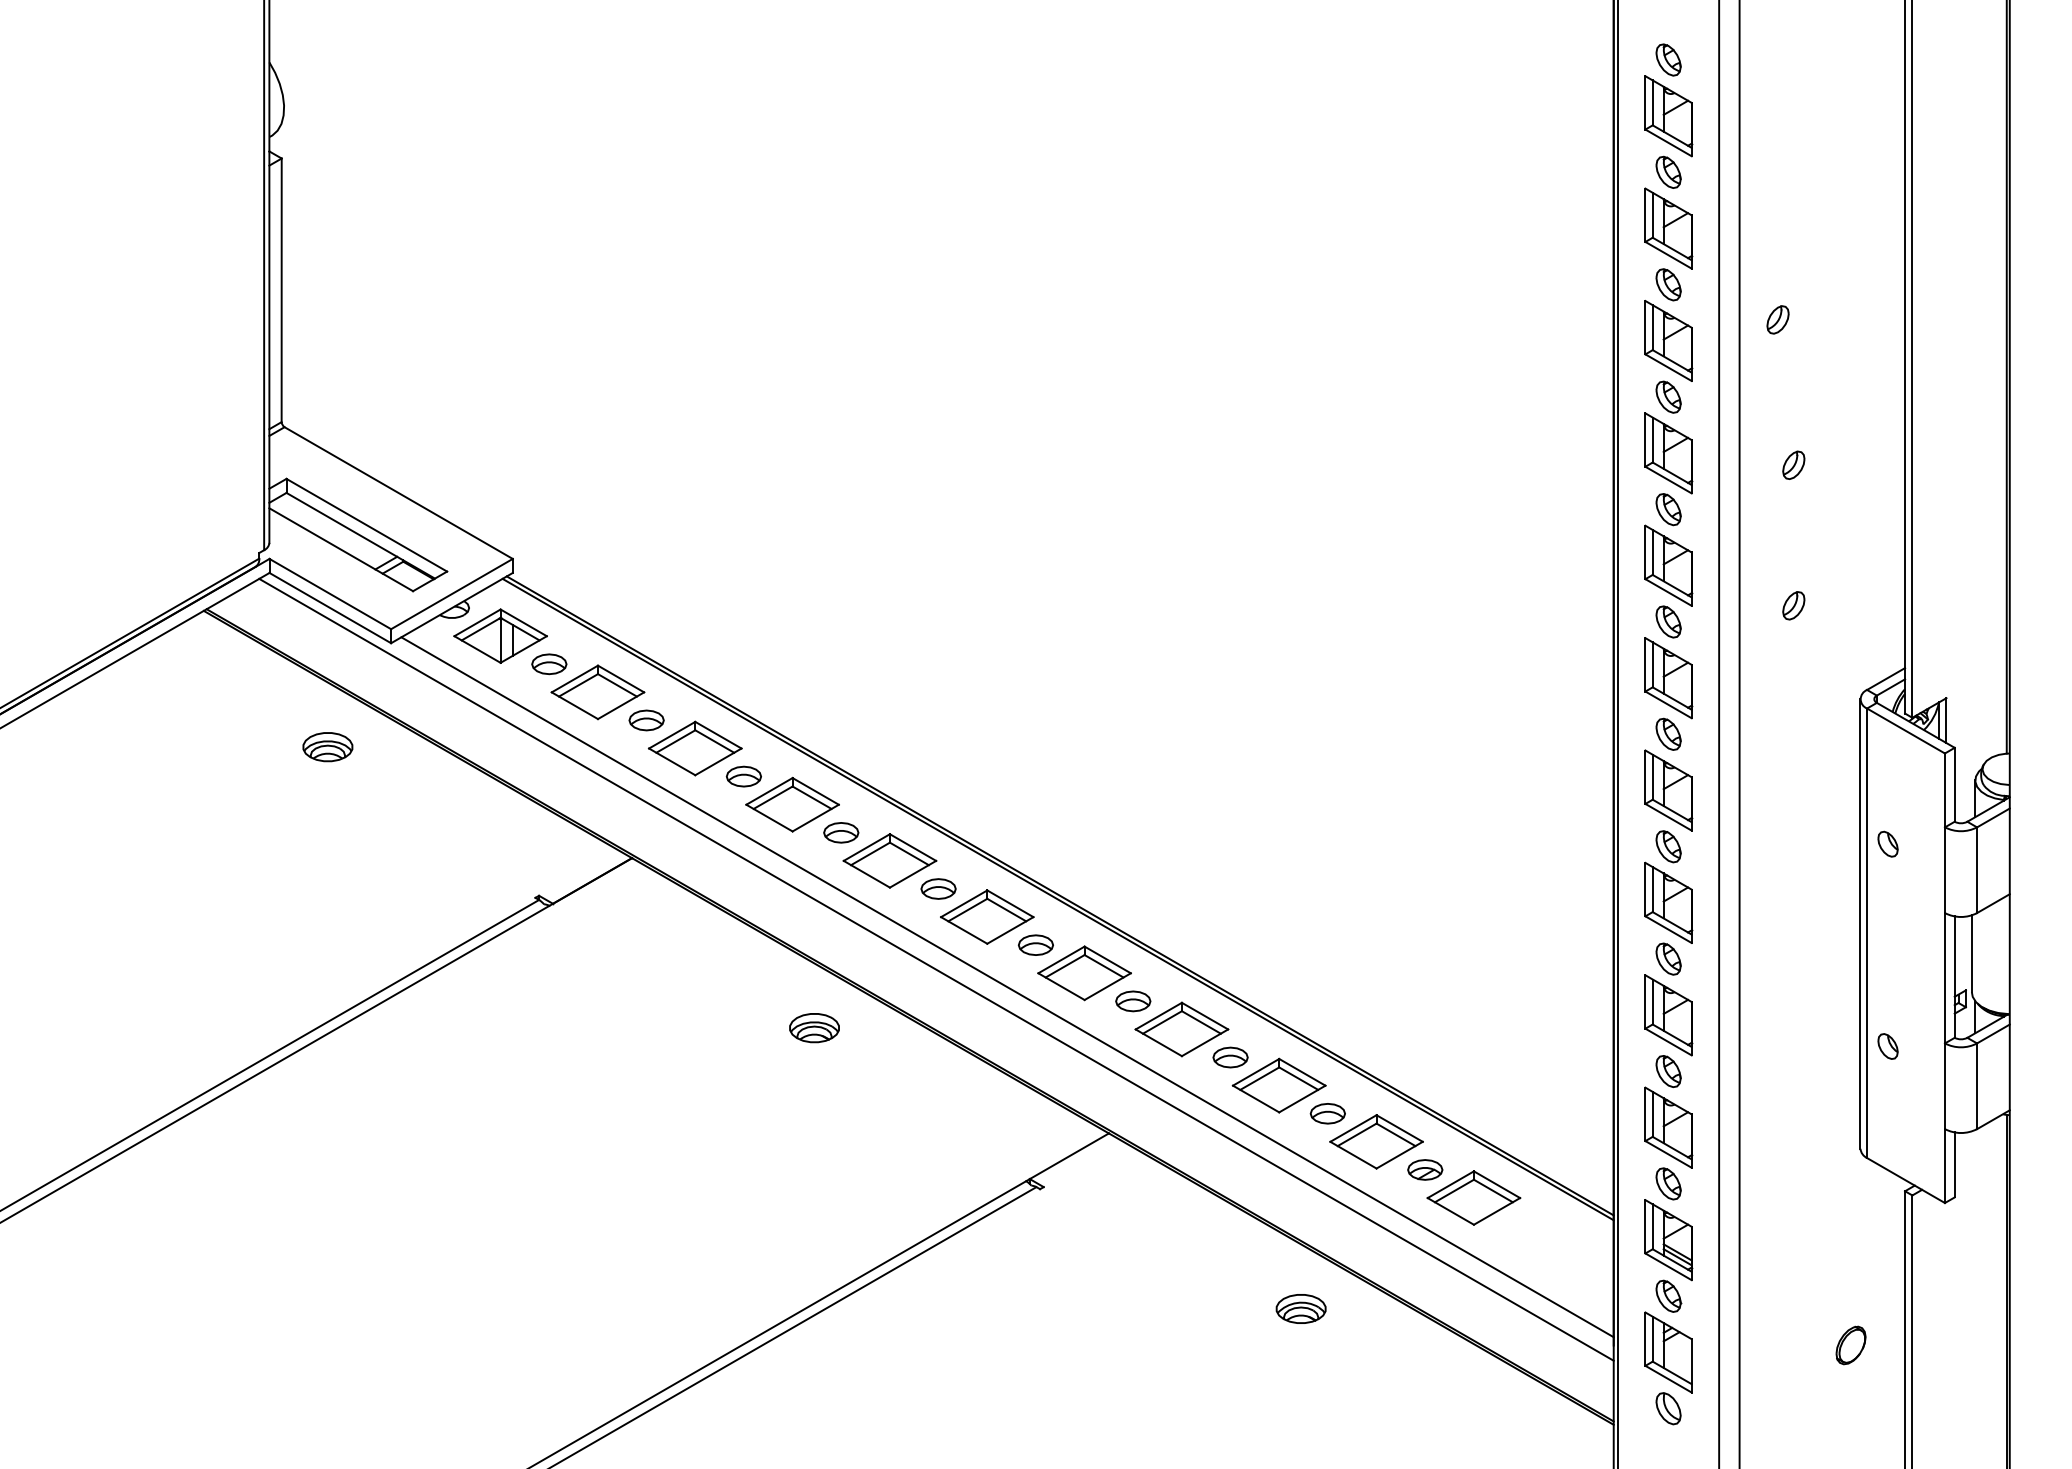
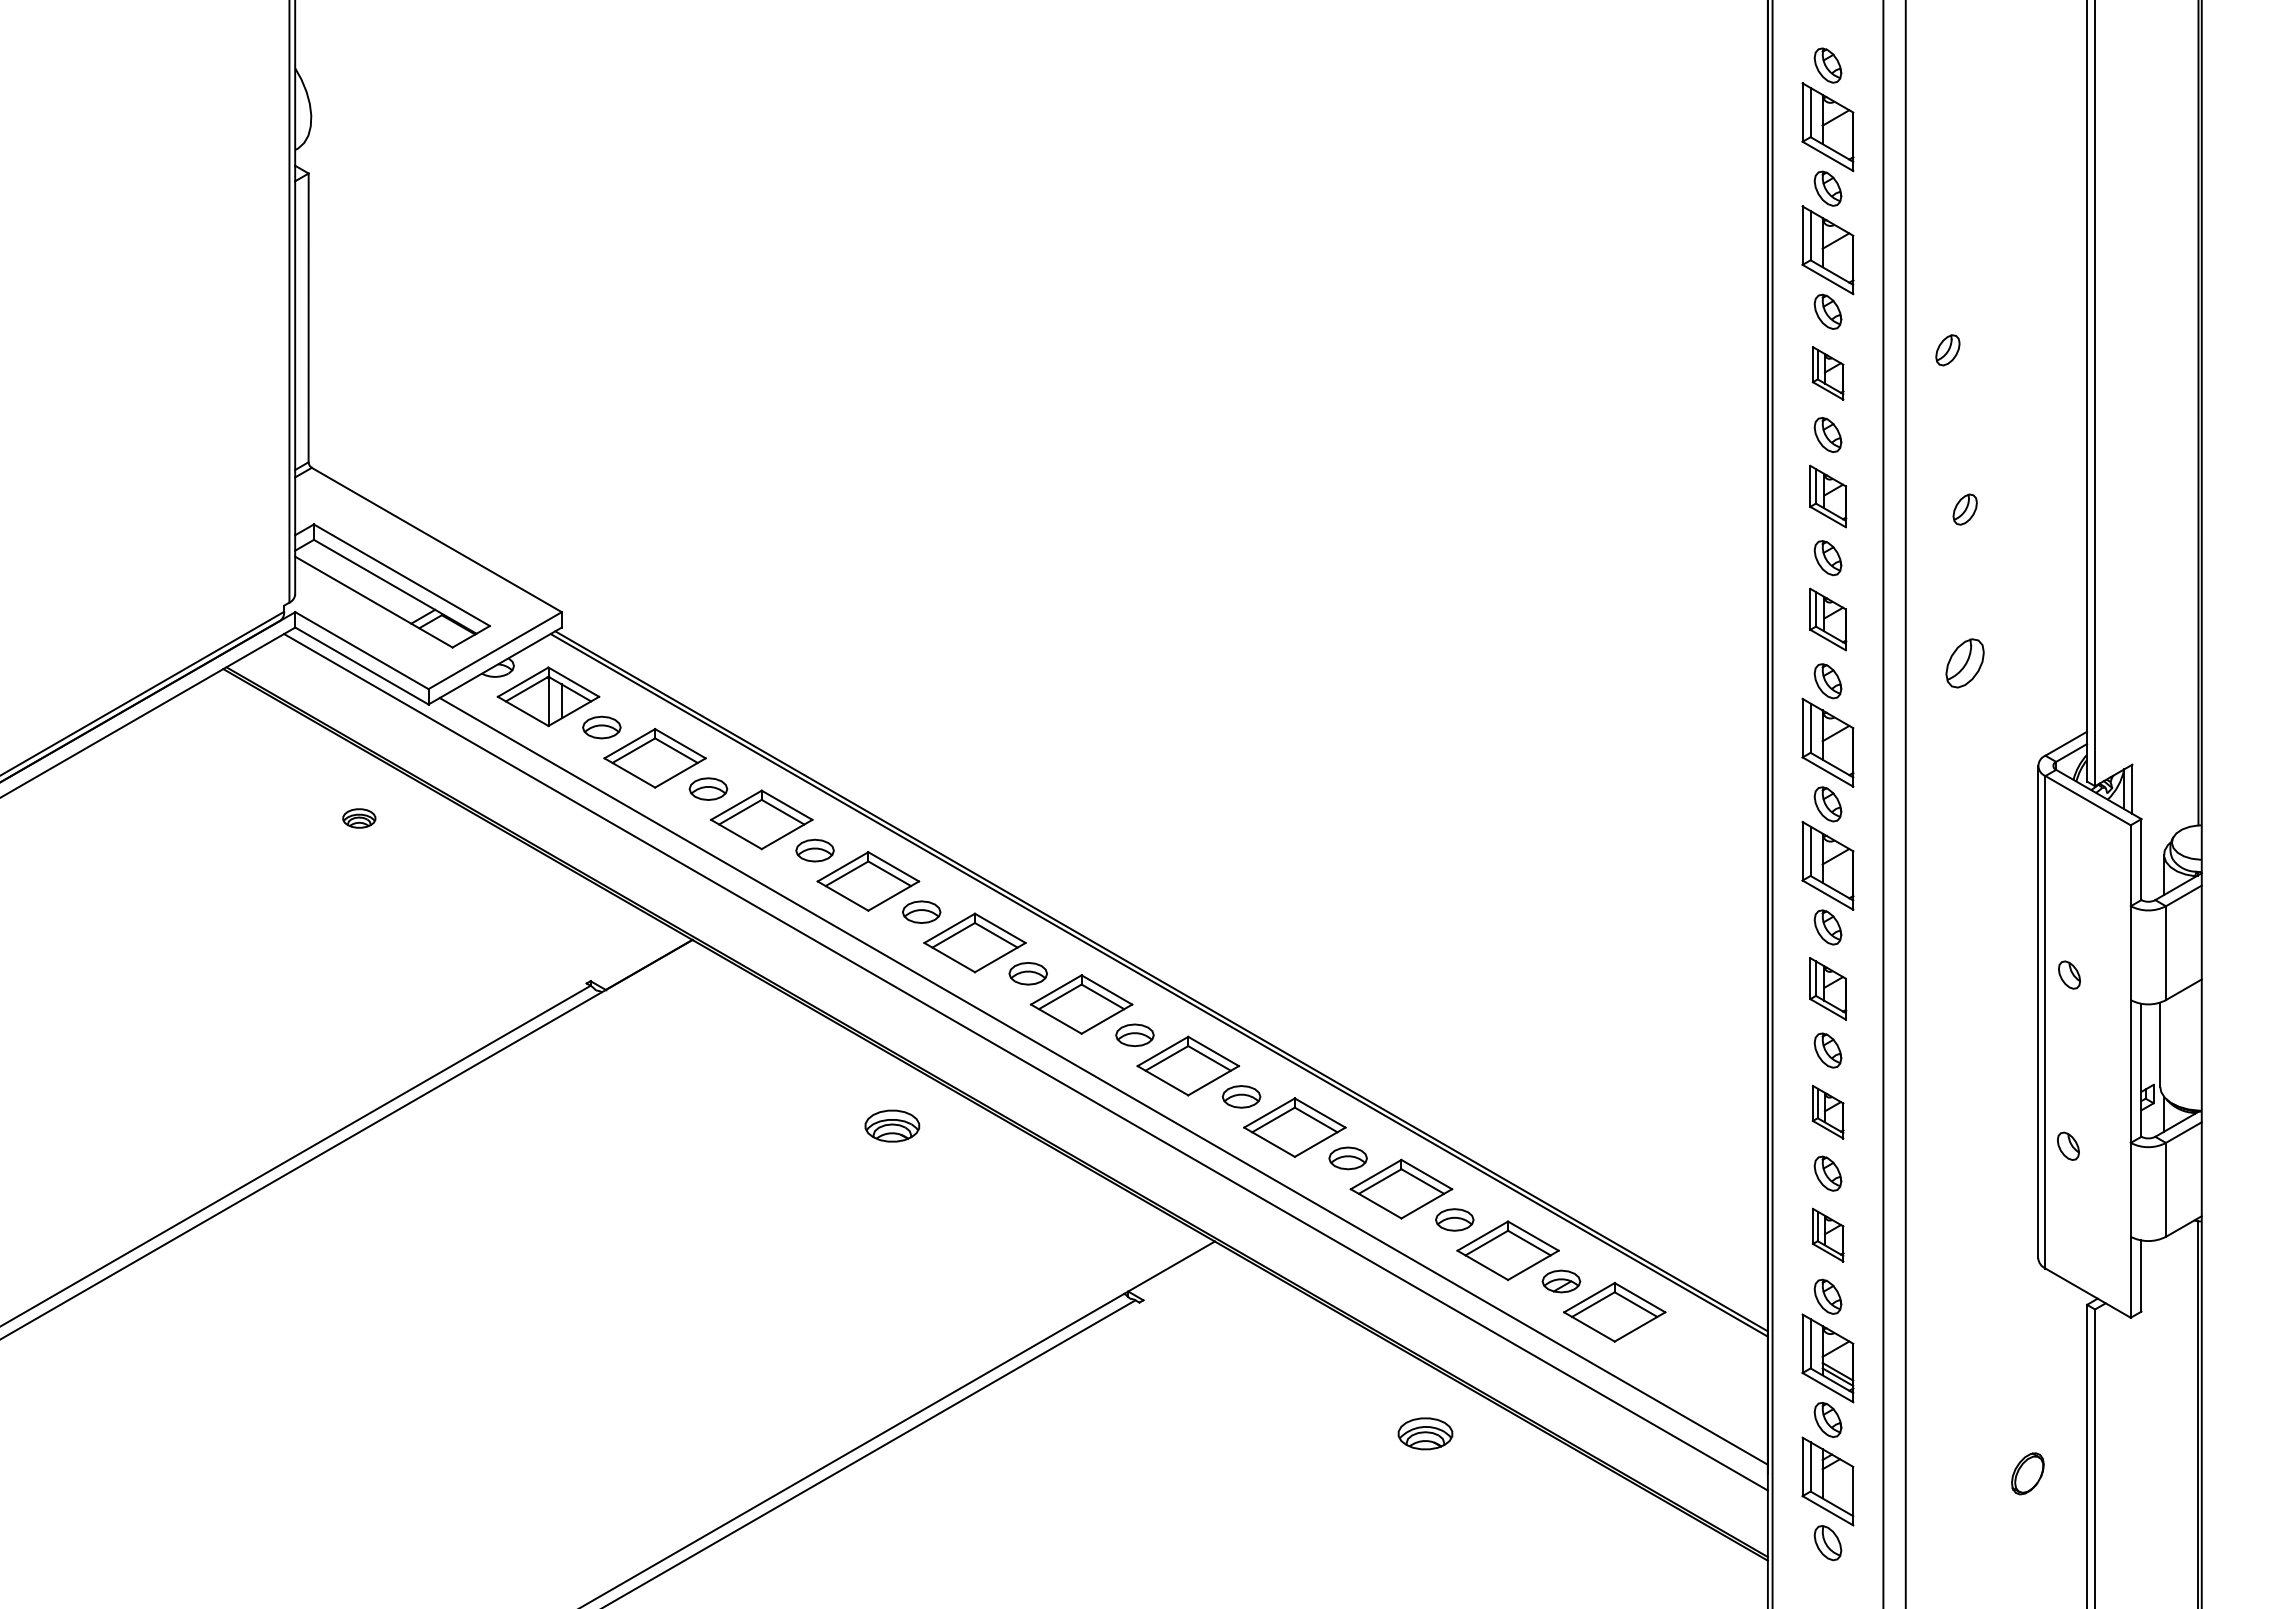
part: (1668, 340) -> (1827, 372), size x0.6
part: (1668, 453) -> (1827, 496), size x0.7
part: (1668, 565) -> (1827, 619), size x0.7
part: (1793, 605) -> (1964, 663), size x1.6
part: (327, 747) -> (358, 818), size x0.6
part: (1887, 843) -> (2068, 974), moved
part: (1668, 902) -> (1827, 988), size x0.7
part: (1668, 1015) -> (1827, 1112), size x0.6
part: (1668, 1127) -> (1827, 1235), size x0.6

